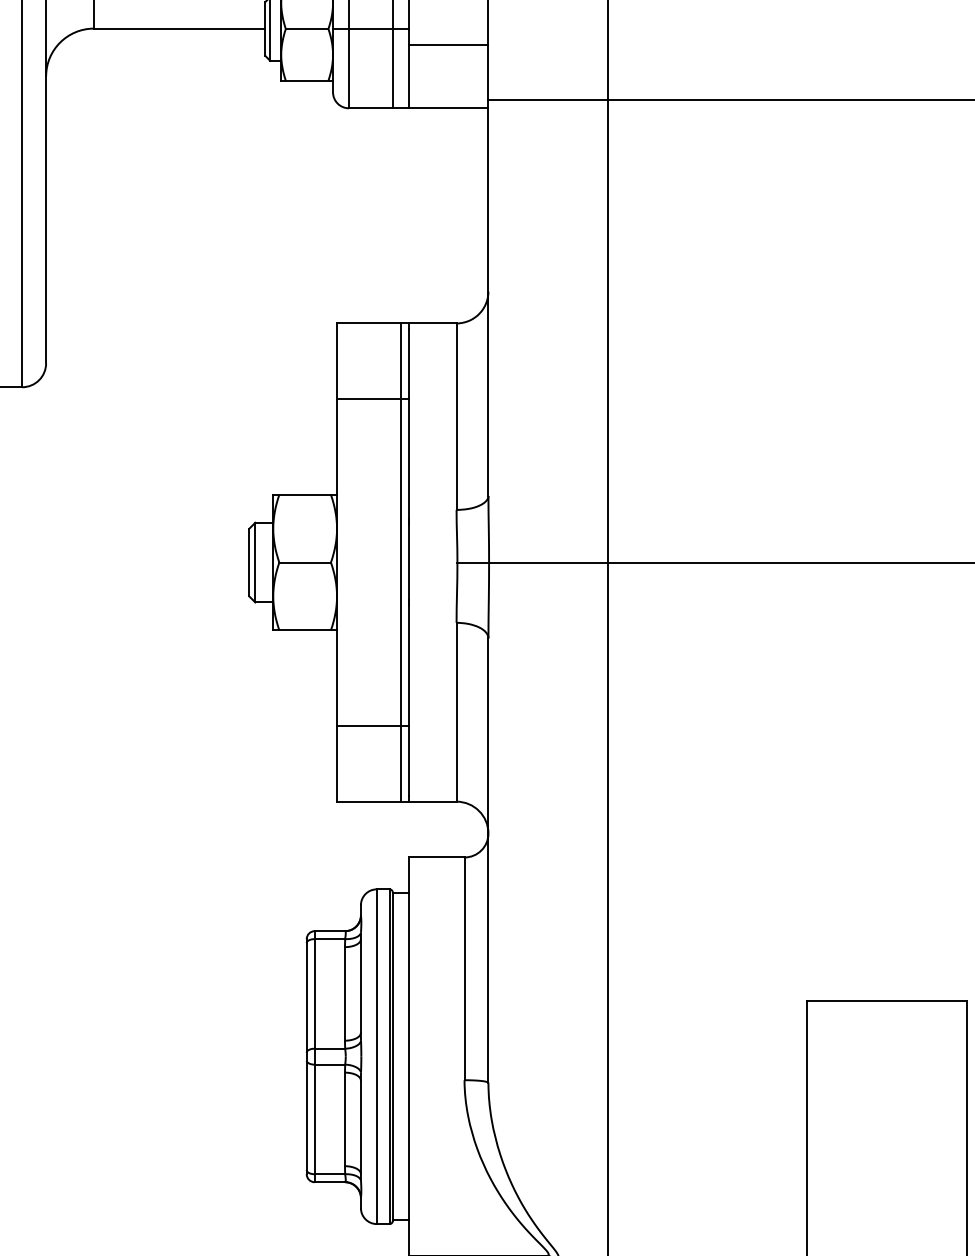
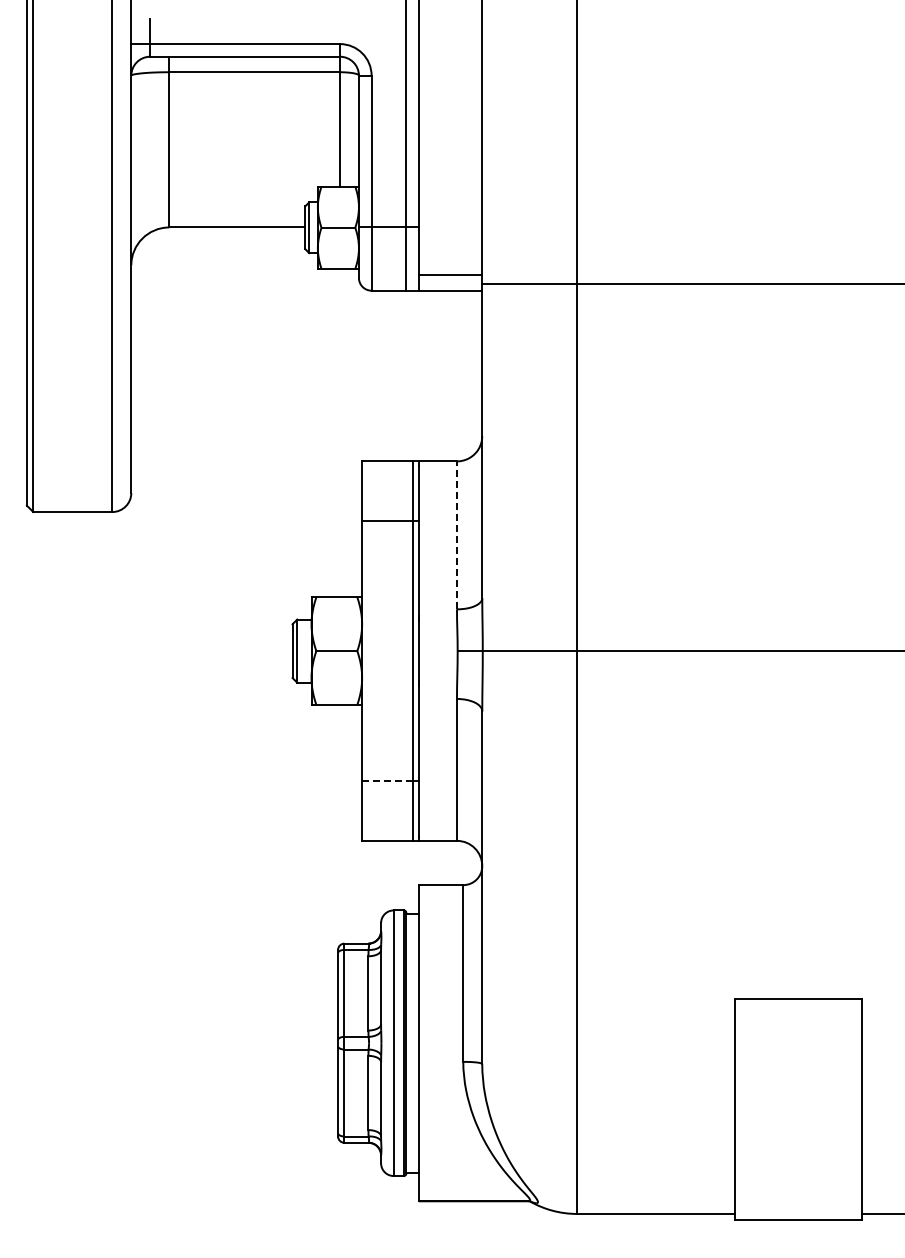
line: (448, 45) -> (450, 275), moved
line: (455, 416) -> (456, 535), solid -> dashed
line: (367, 725) -> (386, 780), solid -> dashed

